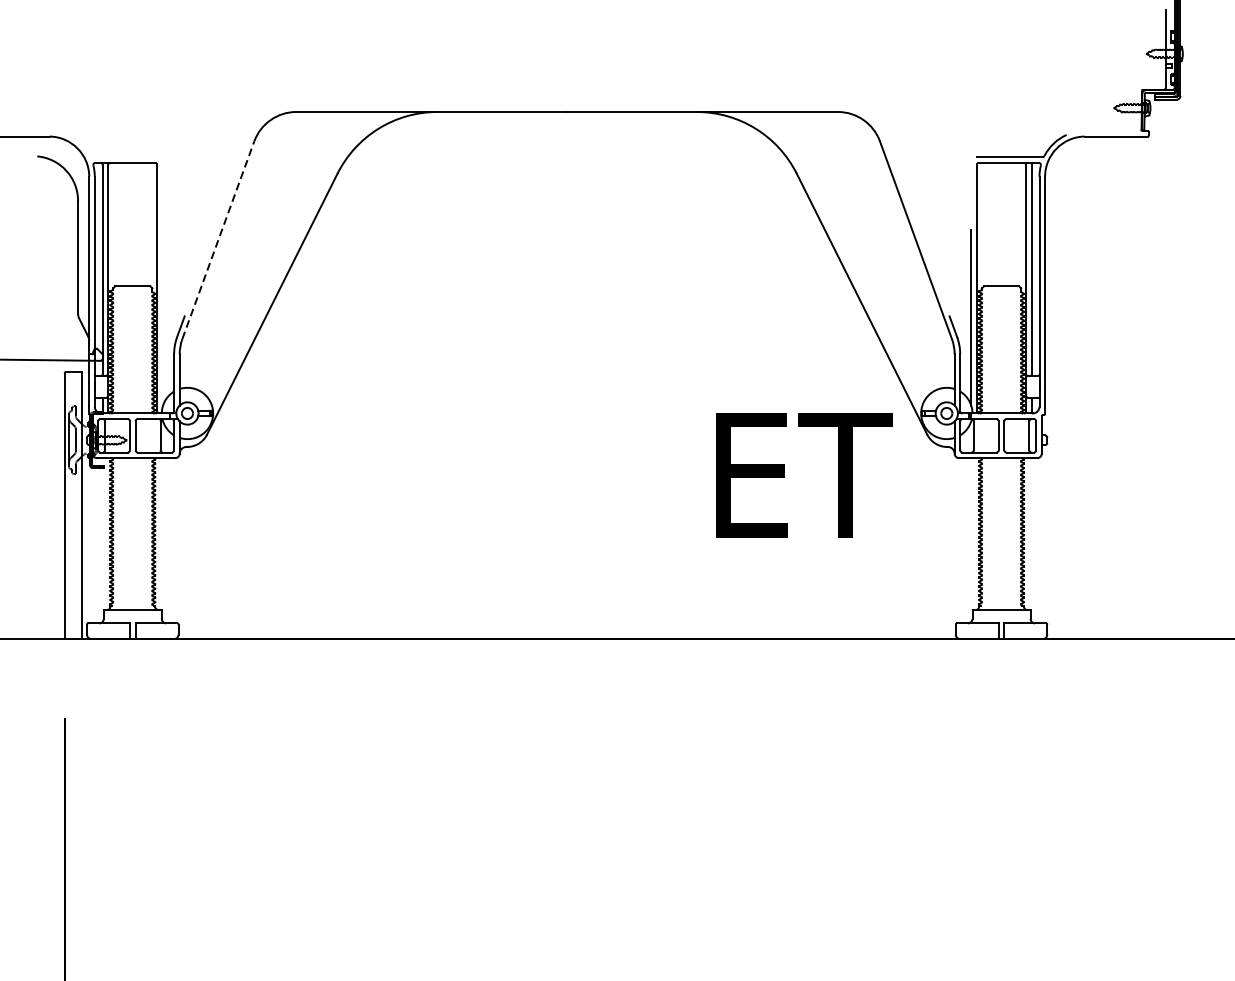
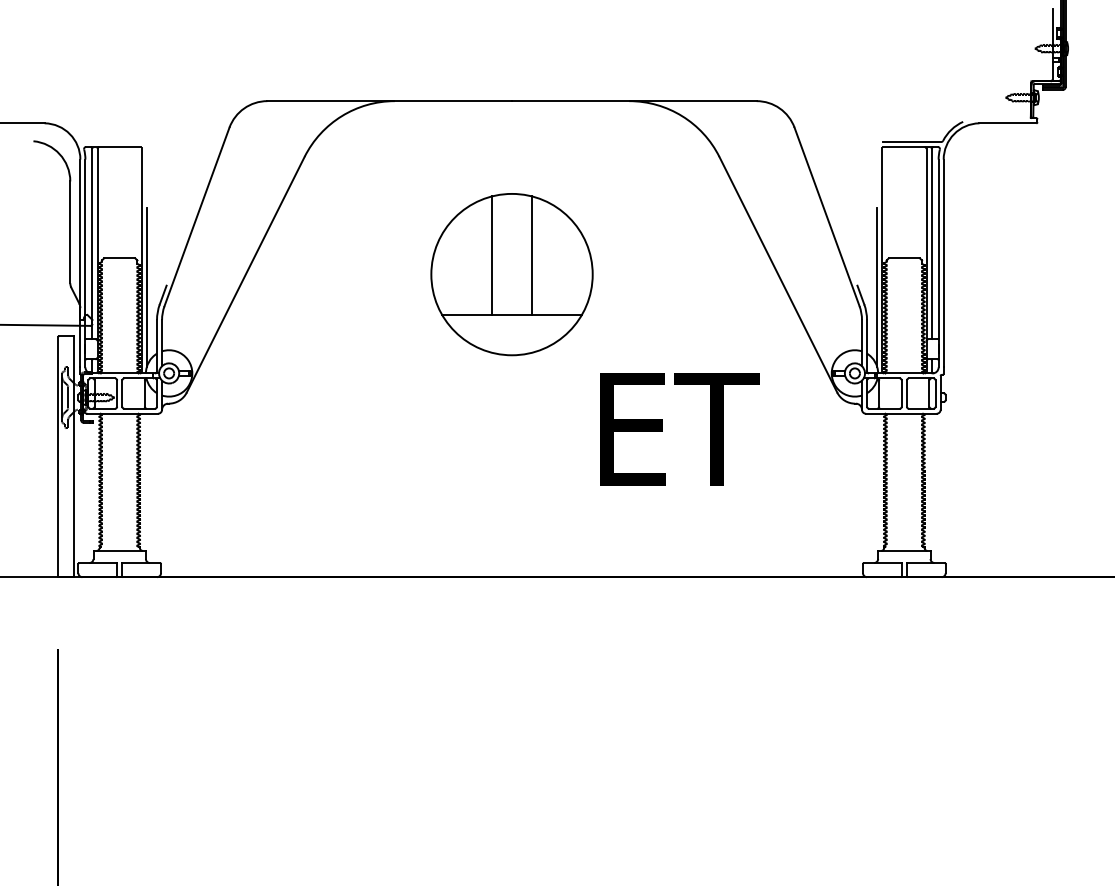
line: (218, 239) -> (197, 216), dashed -> solid
part: (566, 303) -> (511, 274), added
line: (162, 317) -> (146, 286), added
text: (803, 475) -> (679, 429), moved

